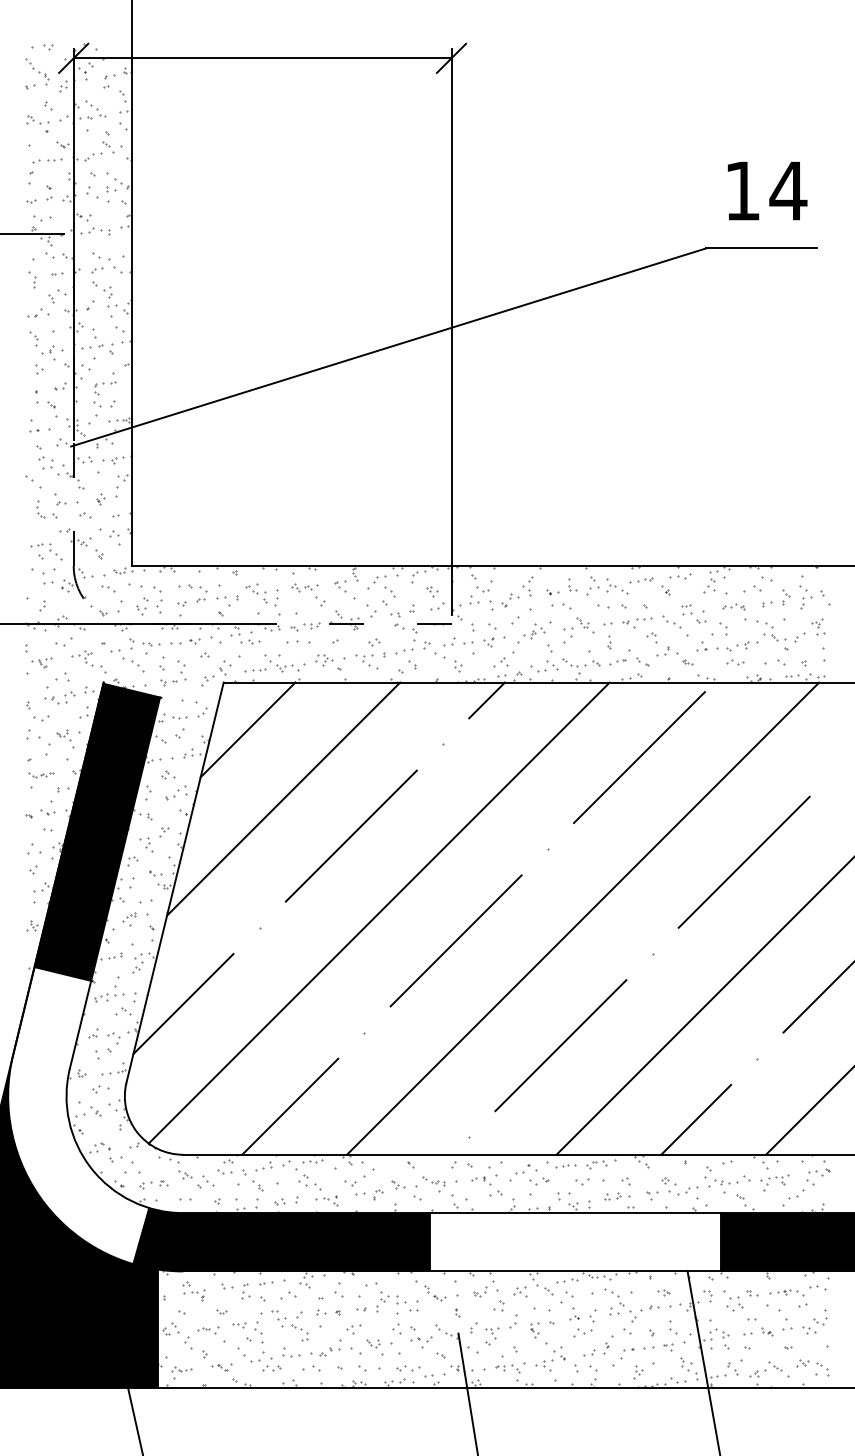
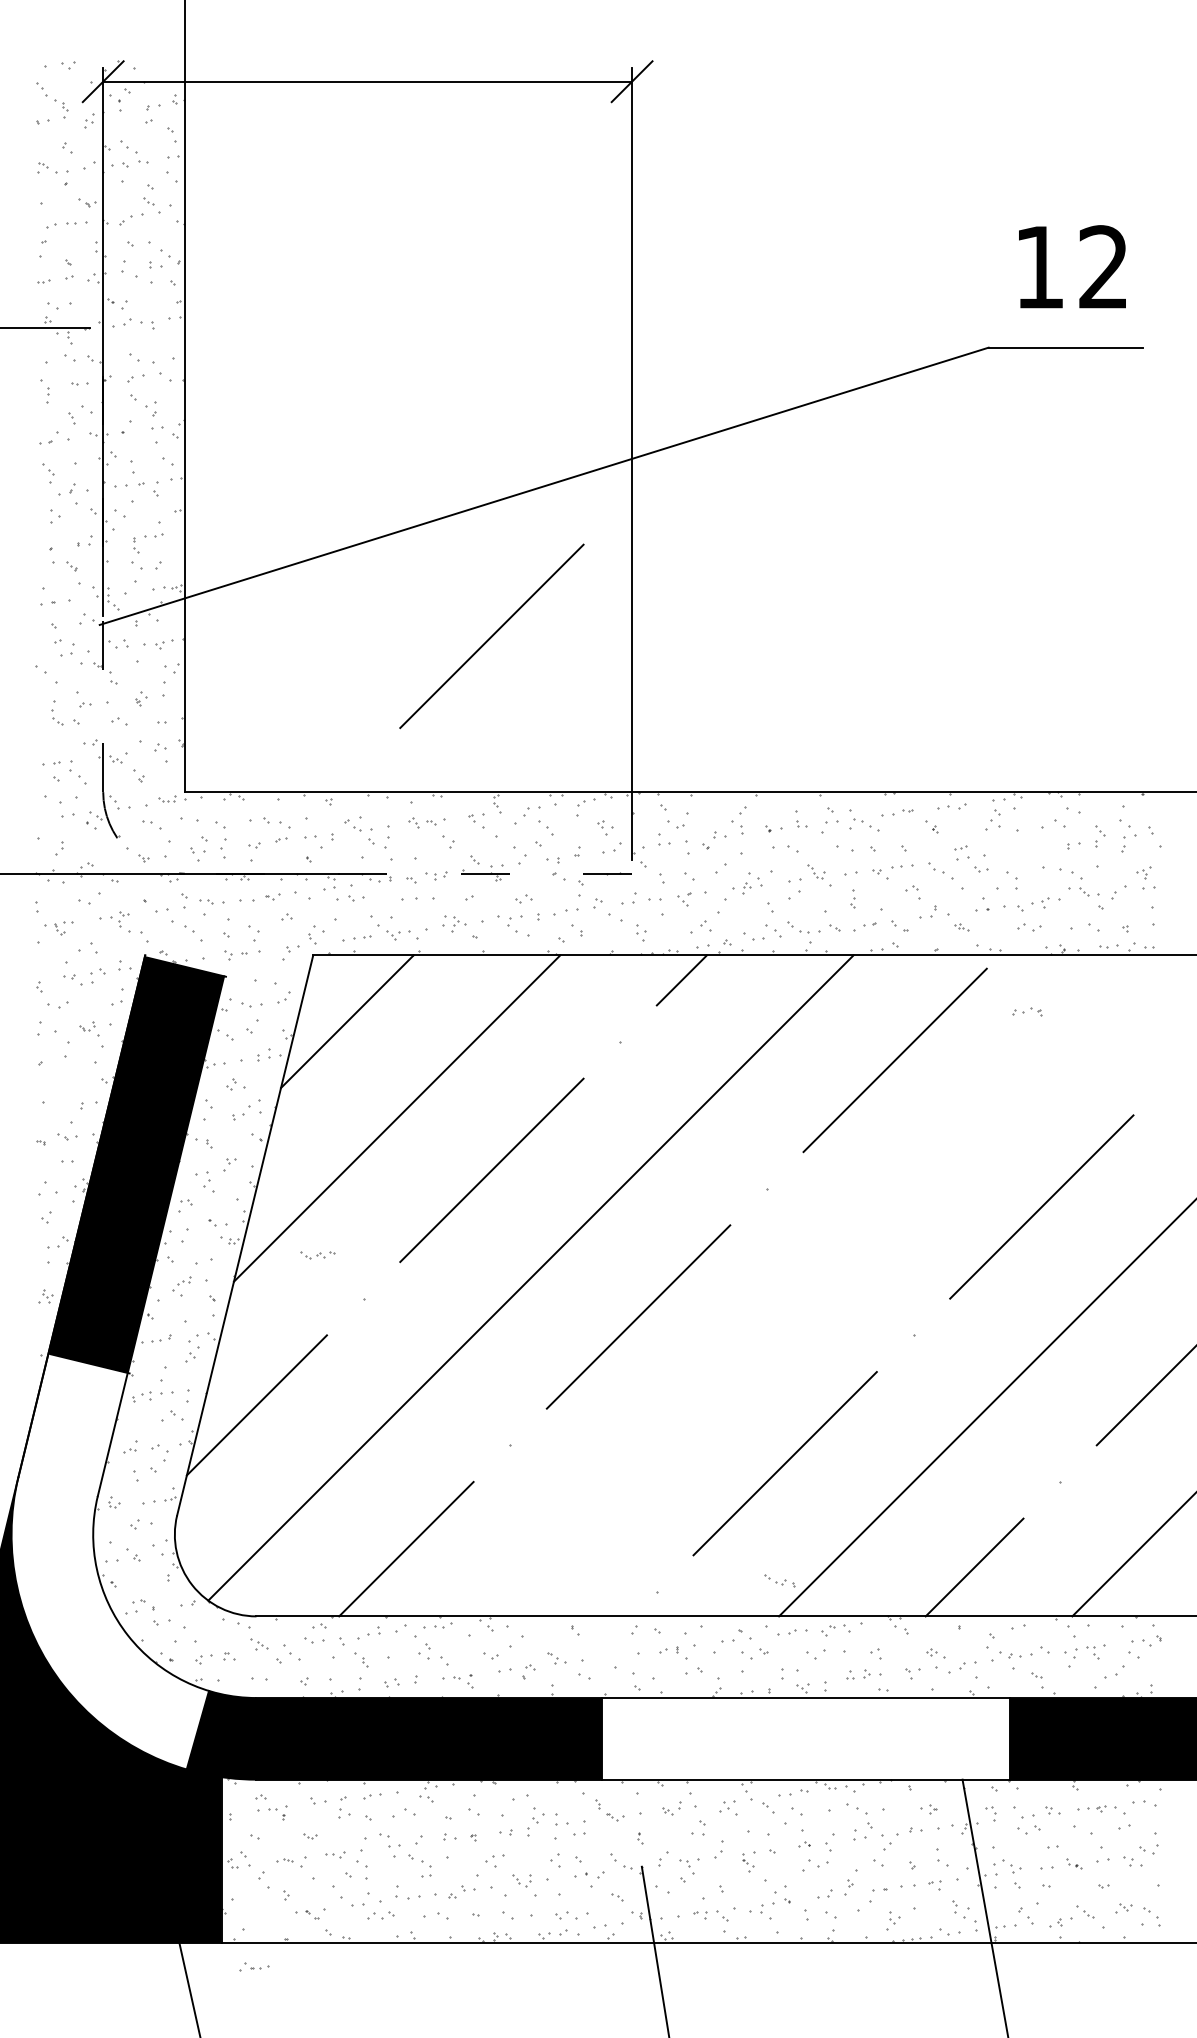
text: (788, 190) -> (1103, 266), 14 -> 12
line: (351, 454) -> (491, 636), added
part: (733, 606) -> (1027, 1011), moved
part: (41, 775) -> (317, 1255), moved
line: (582, 918) -> (815, 1285), removed
part: (433, 1180) -> (779, 1580), moved
part: (181, 1369) -> (254, 1966), moved

